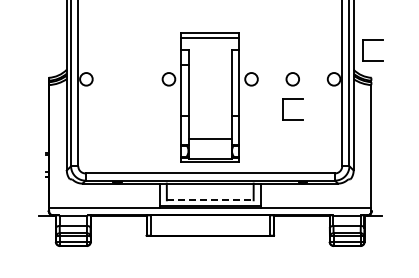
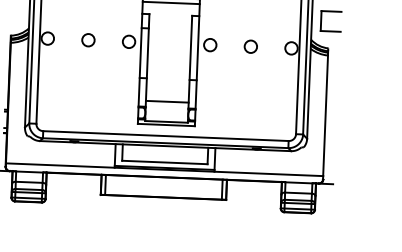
circle: (127, 79) -> (88, 40), added
part: (283, 109) -> (240, 76), removed
line: (210, 200) -> (165, 162), dashed -> solid

